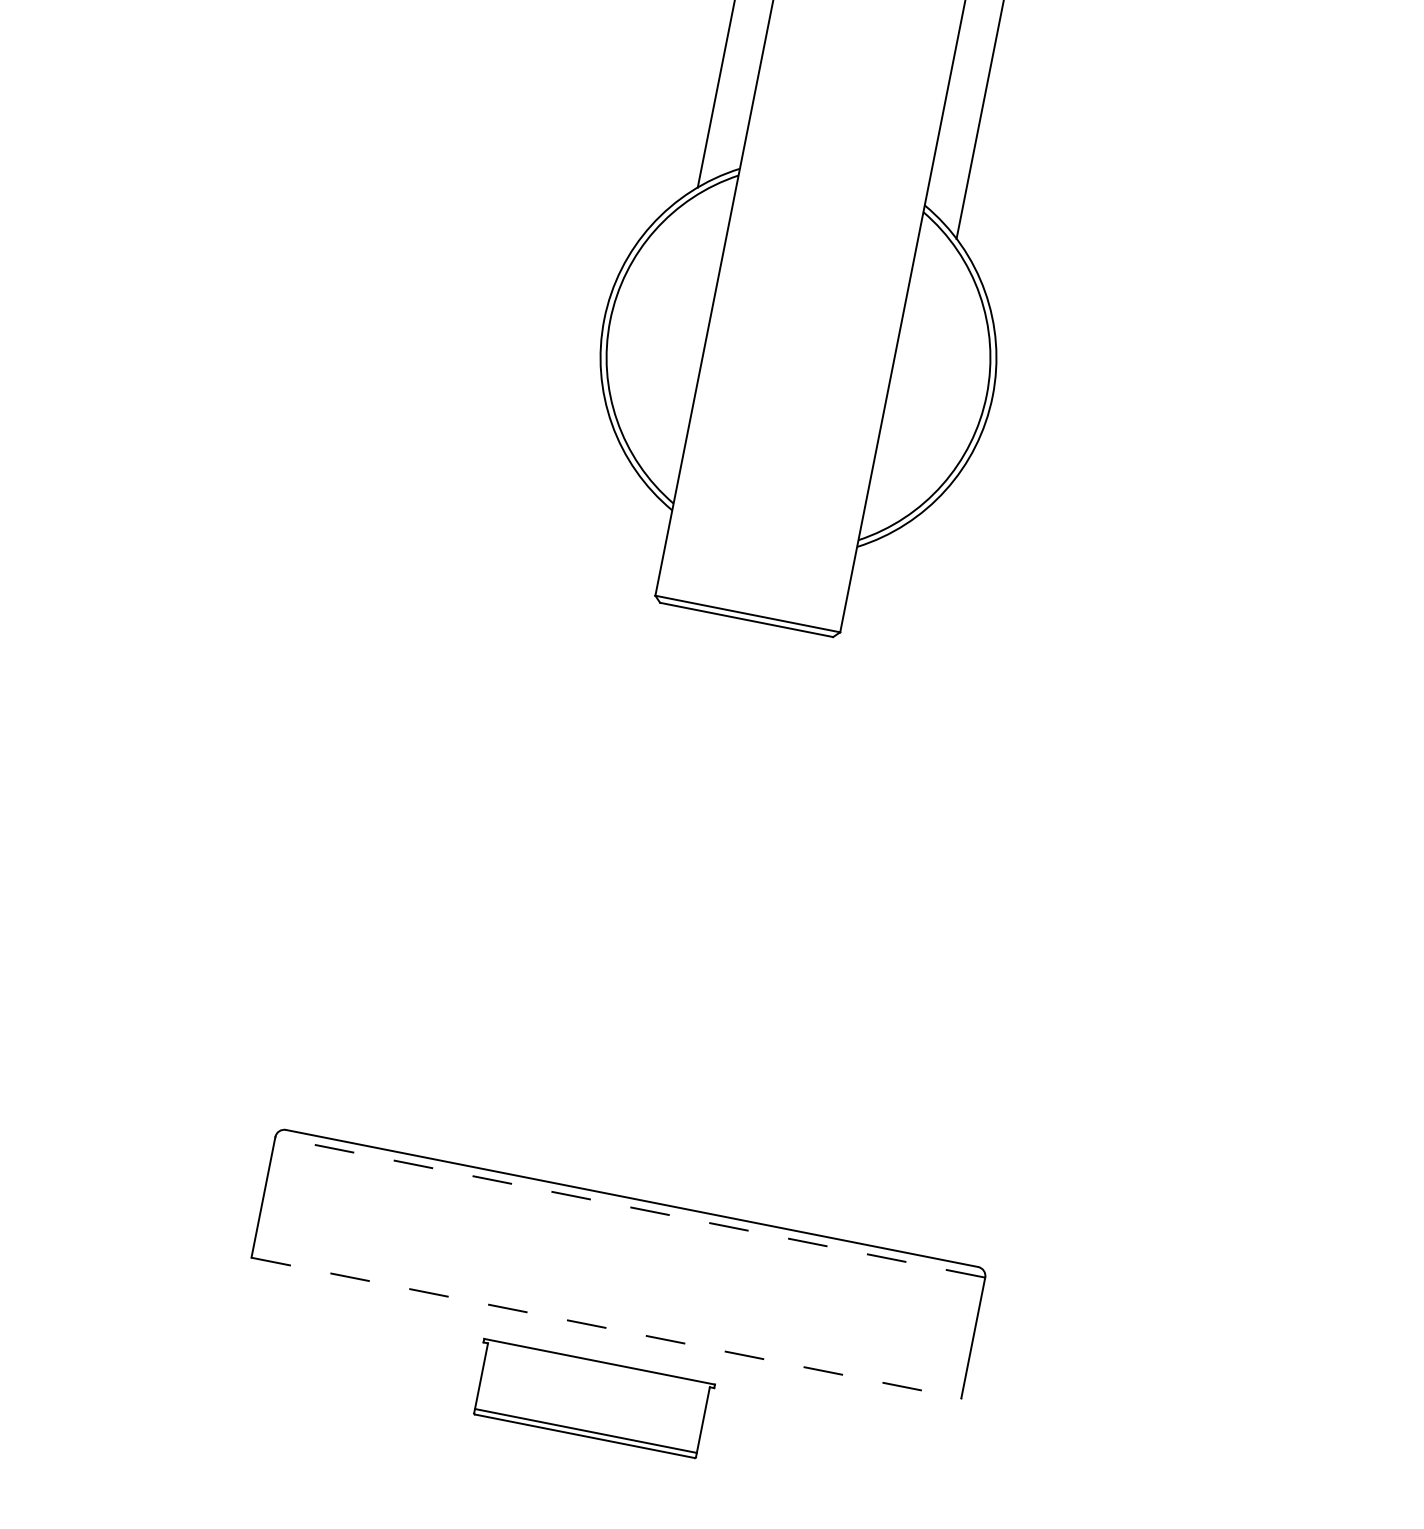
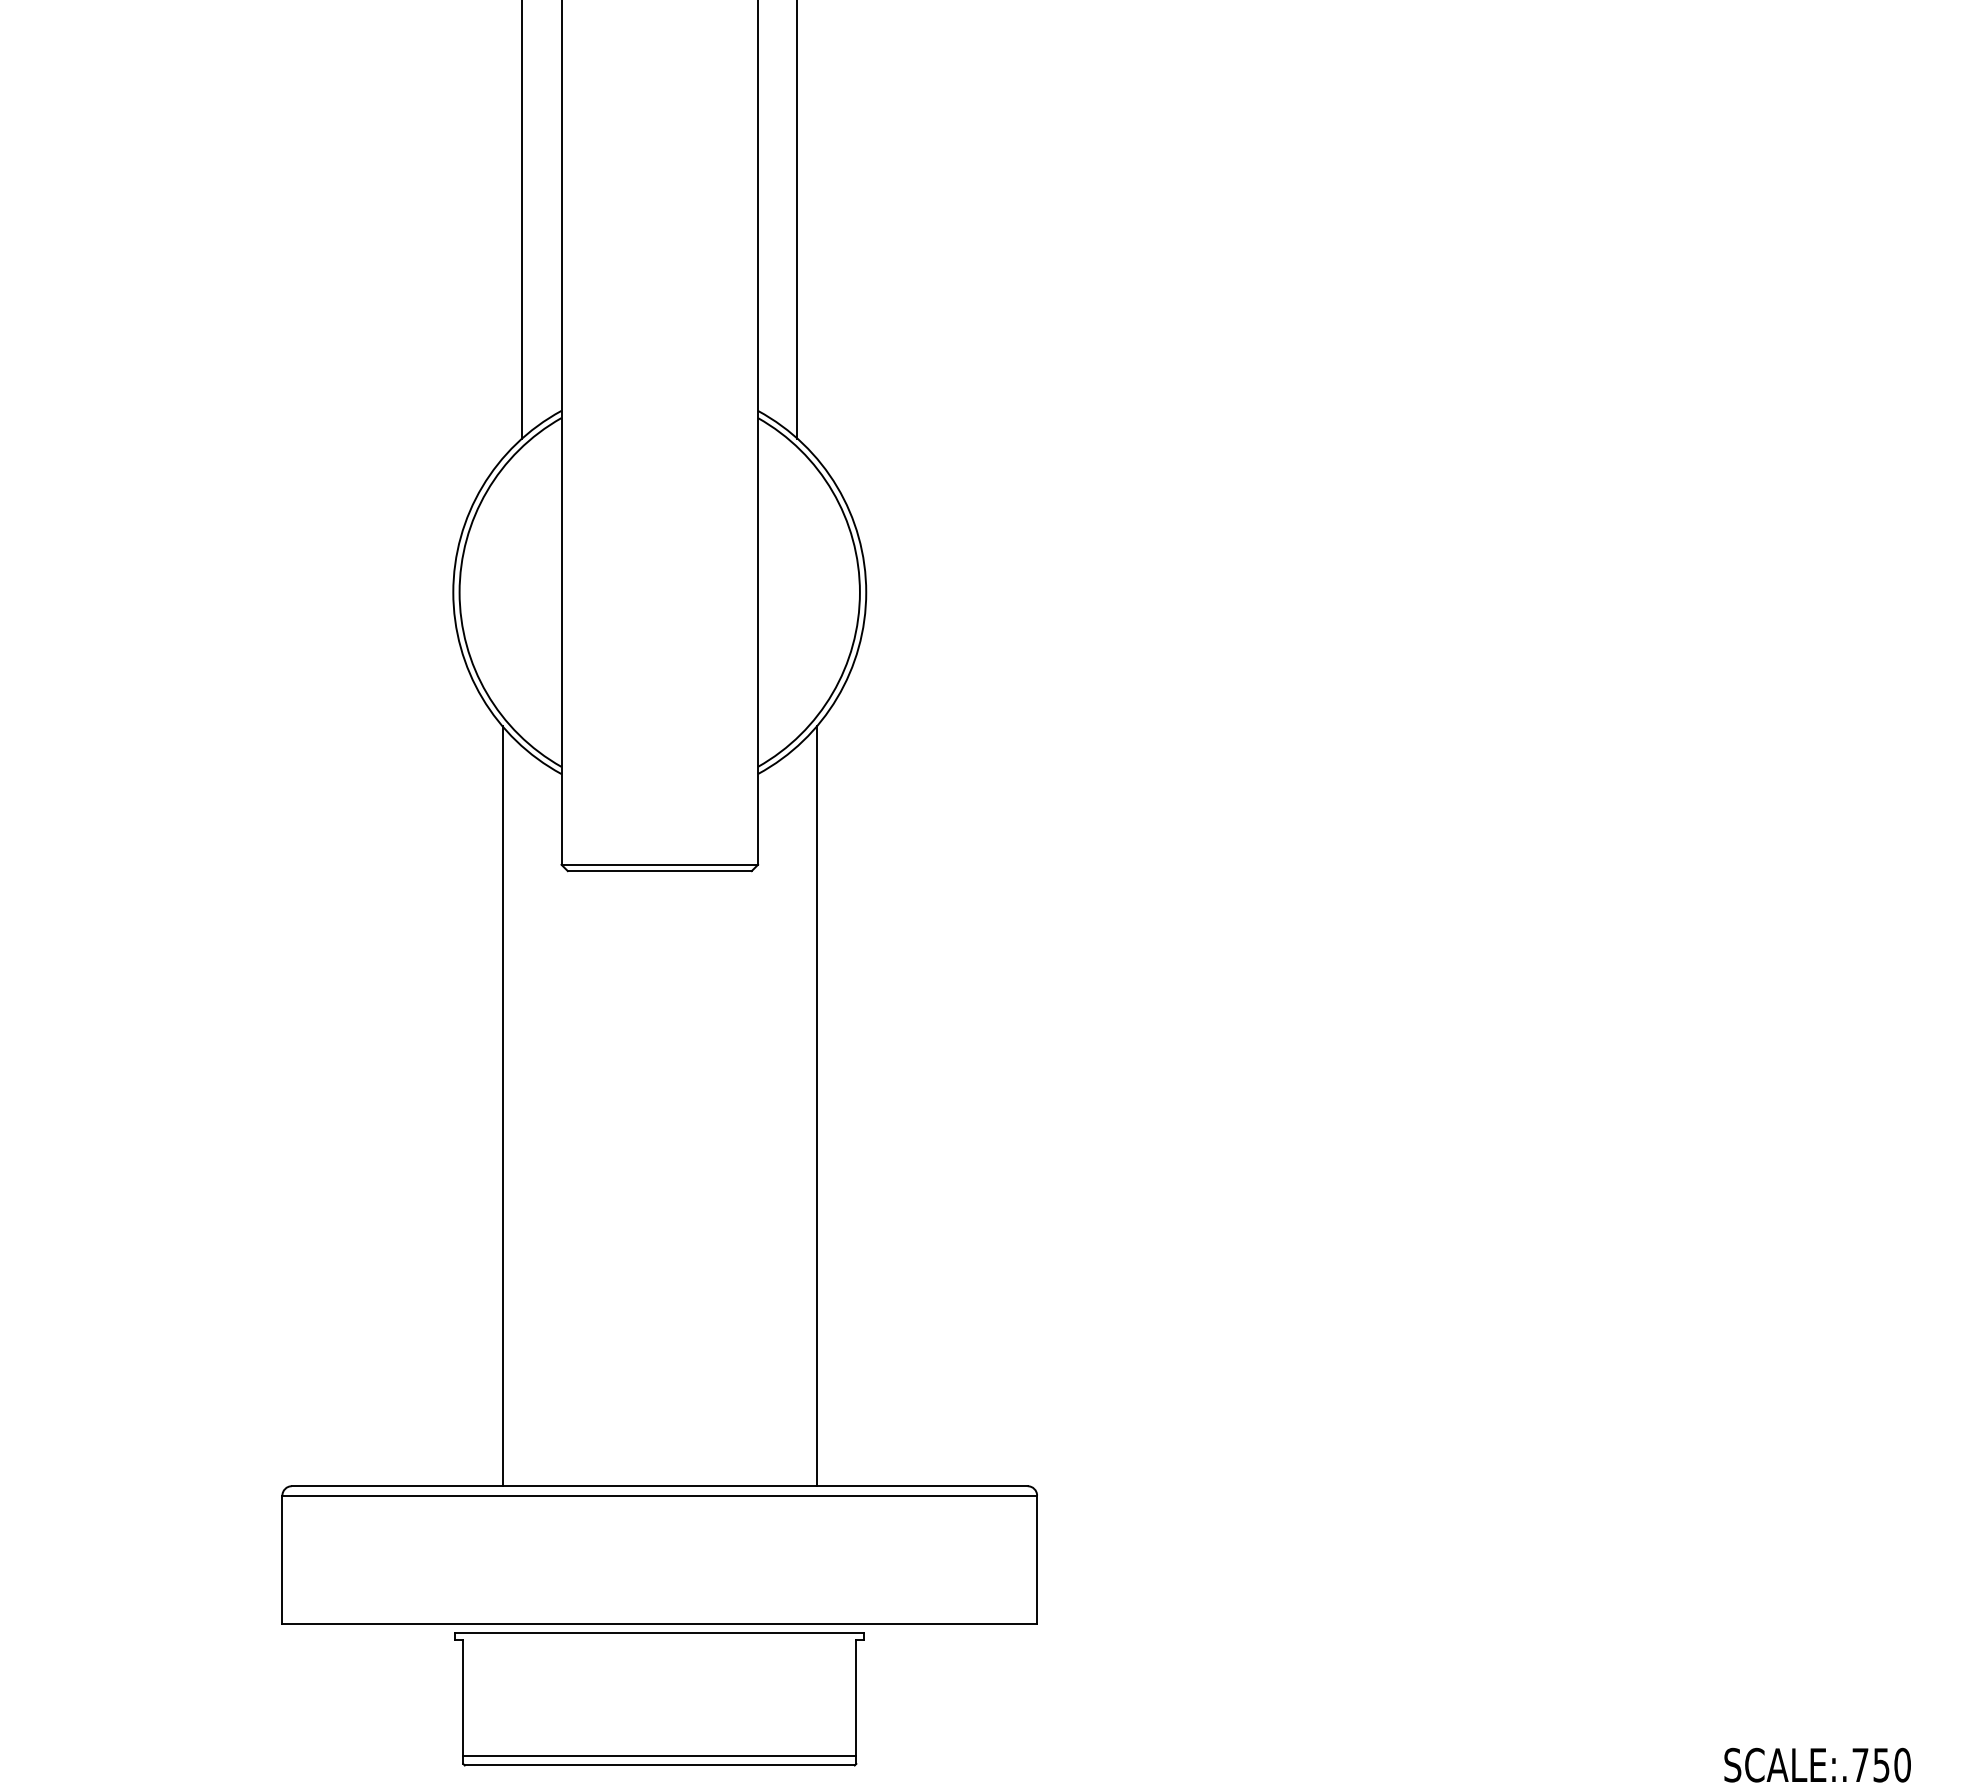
line: (554, 812) -> (502, 1106), added
line: (851, 870) -> (817, 1106), added
line: (630, 1207) -> (659, 1495), dashed -> solid
line: (607, 1327) -> (660, 1623), dashed -> solid
part: (592, 1399) -> (659, 1699), size x1.67

